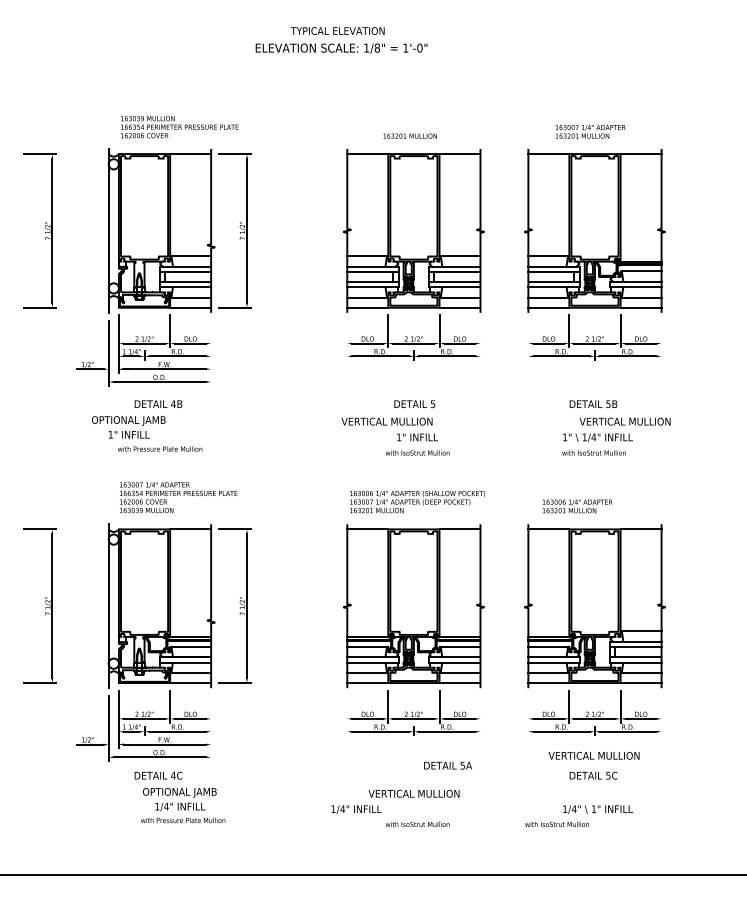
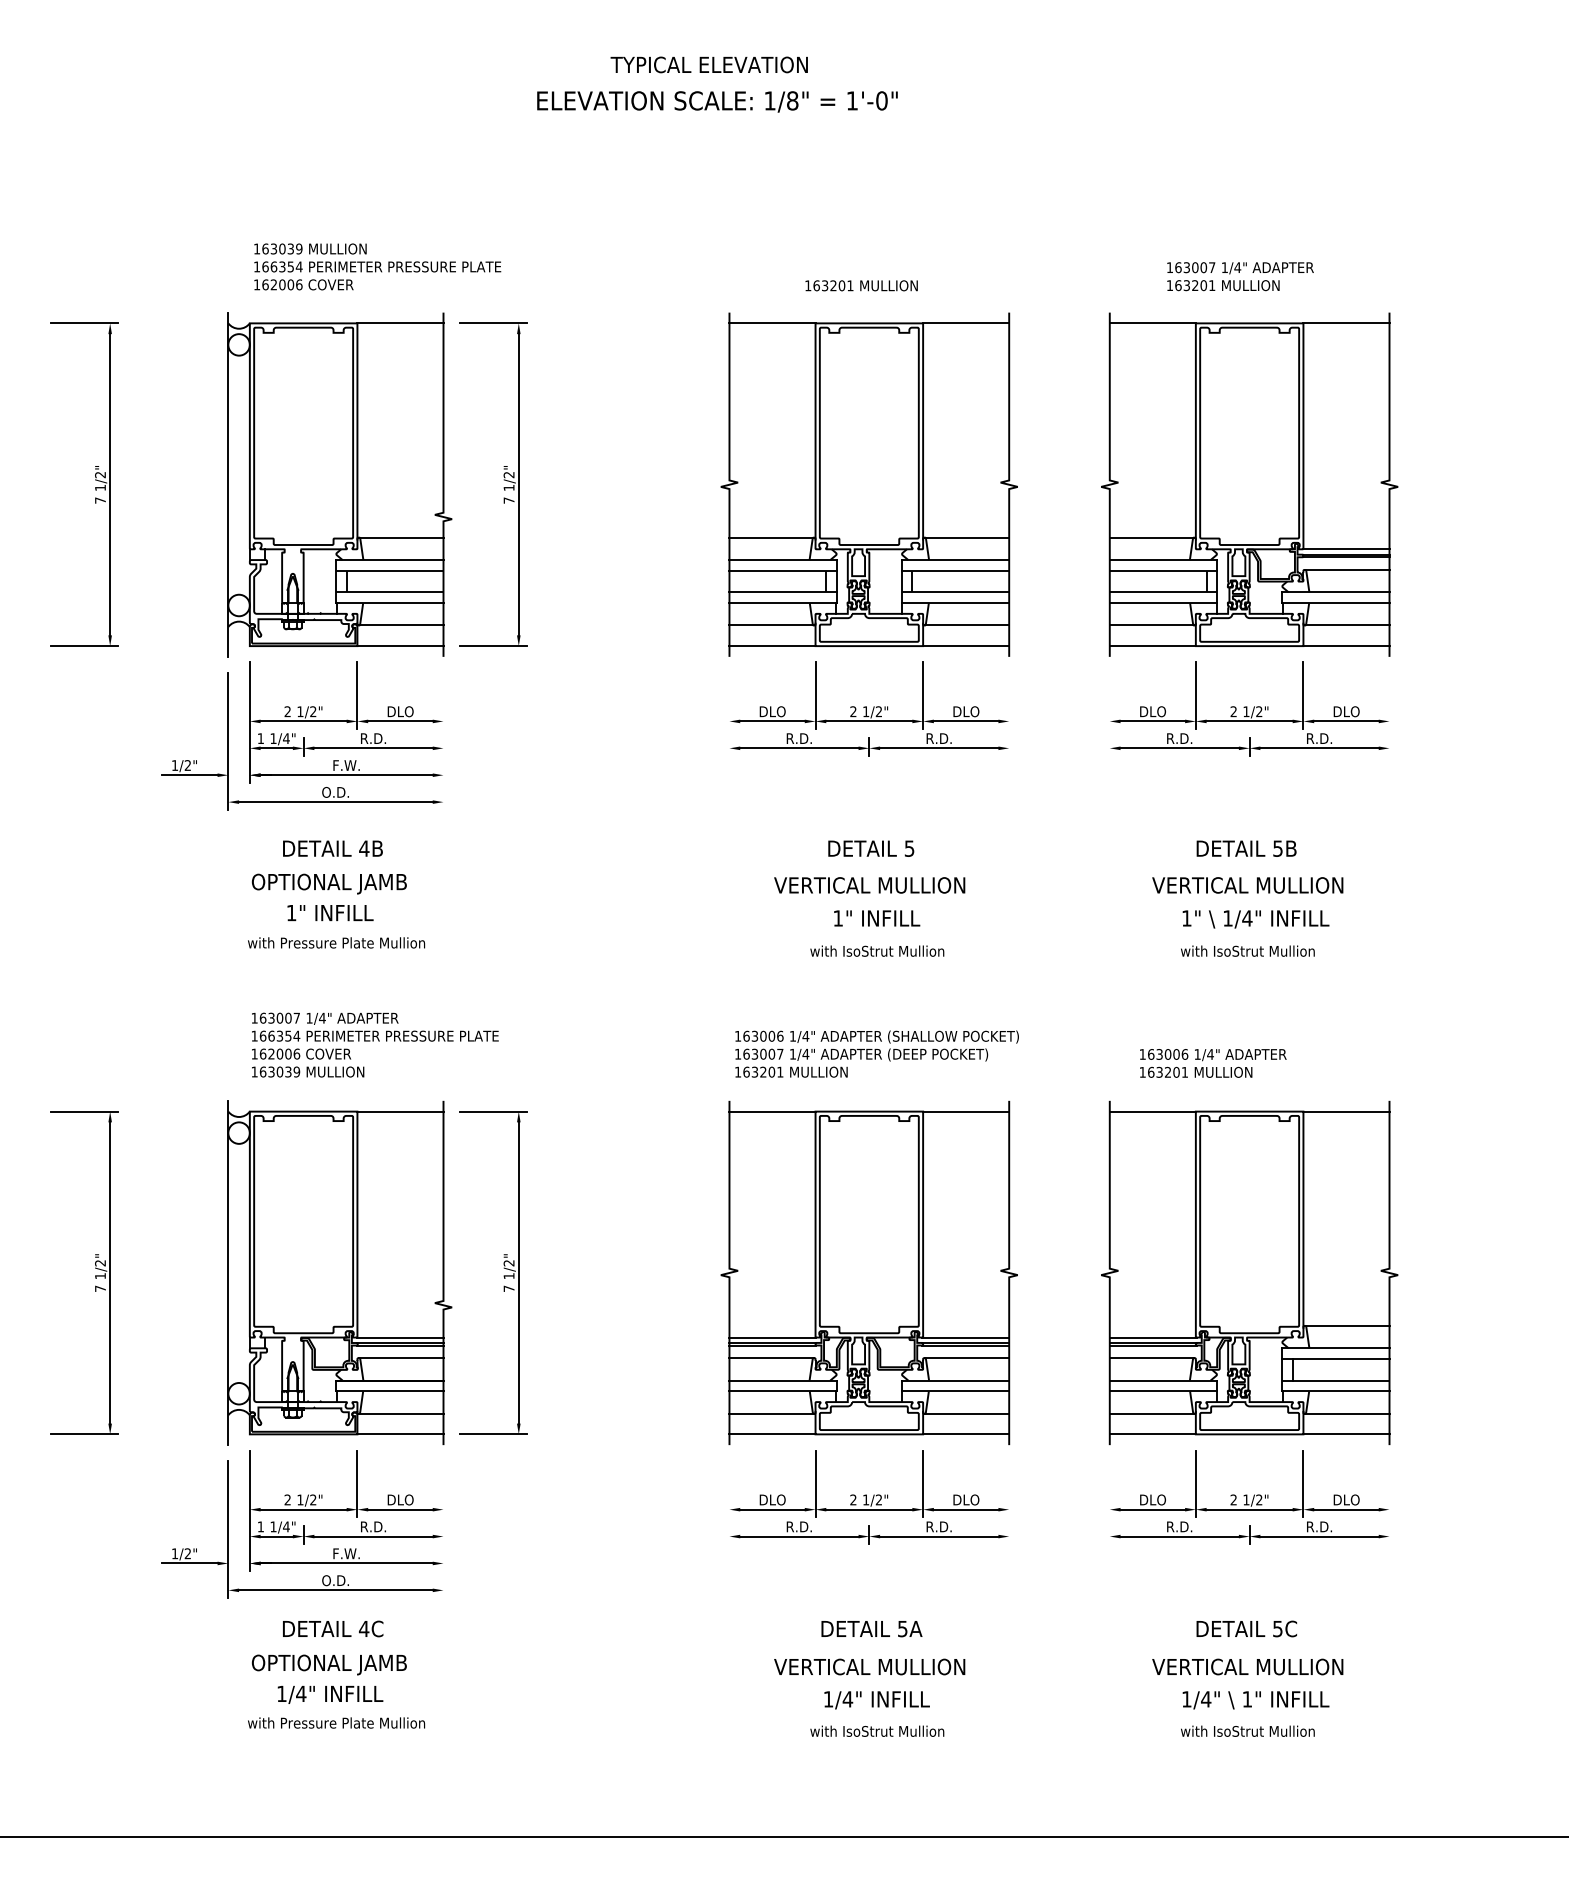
text: (386, 421) -> (868, 885), moved
text: (624, 421) -> (1246, 885), moved
text: (128, 427) -> (328, 897), moved
text: (593, 755) -> (1246, 1666), moved
text: (447, 765) -> (870, 1628), moved
text: (183, 805) -> (337, 1691), moved
text: (356, 809) -> (876, 1699), moved
text: (556, 823) -> (1246, 1729), moved

